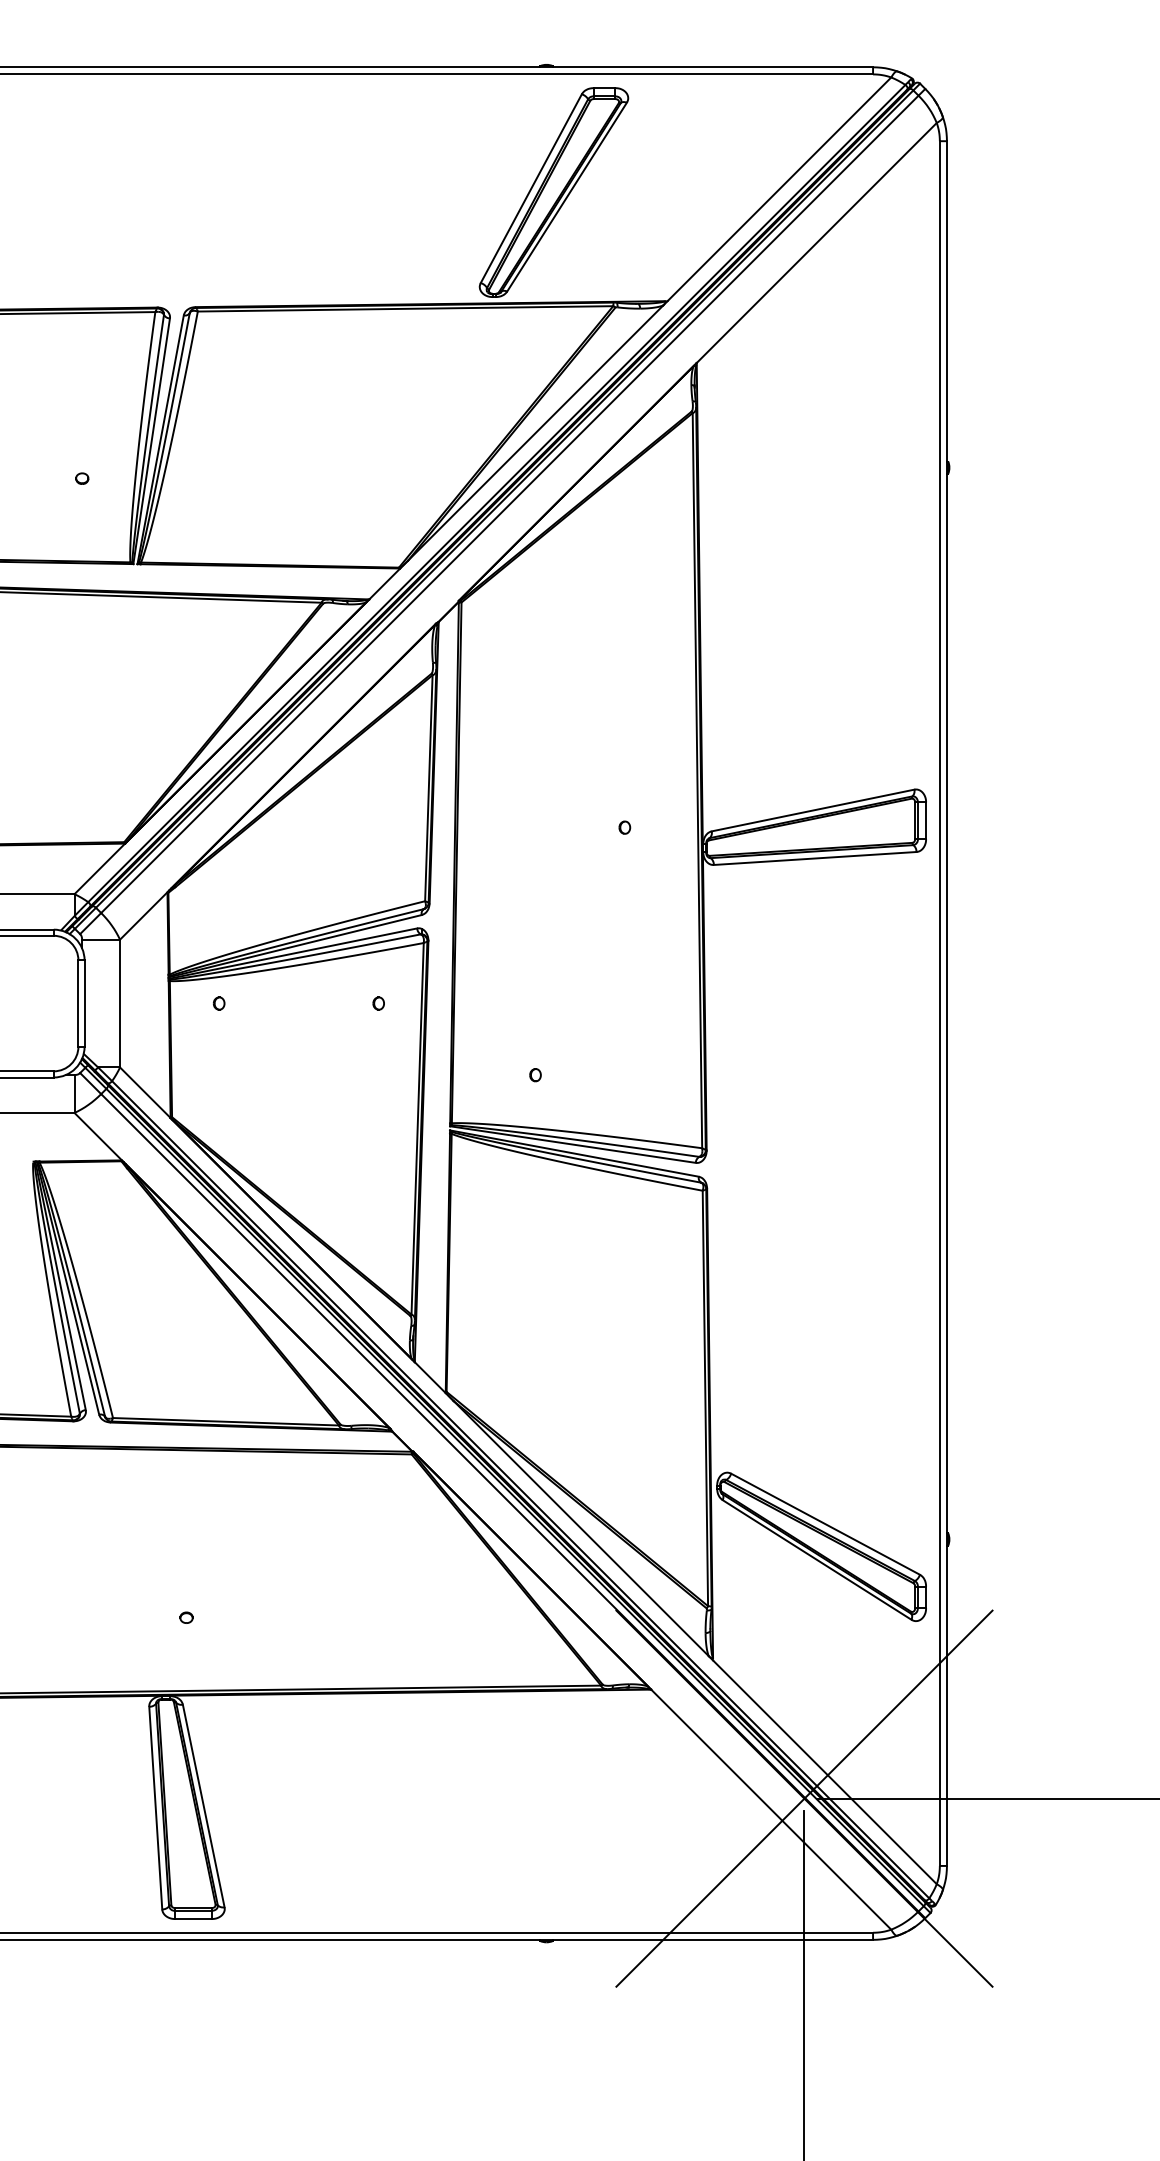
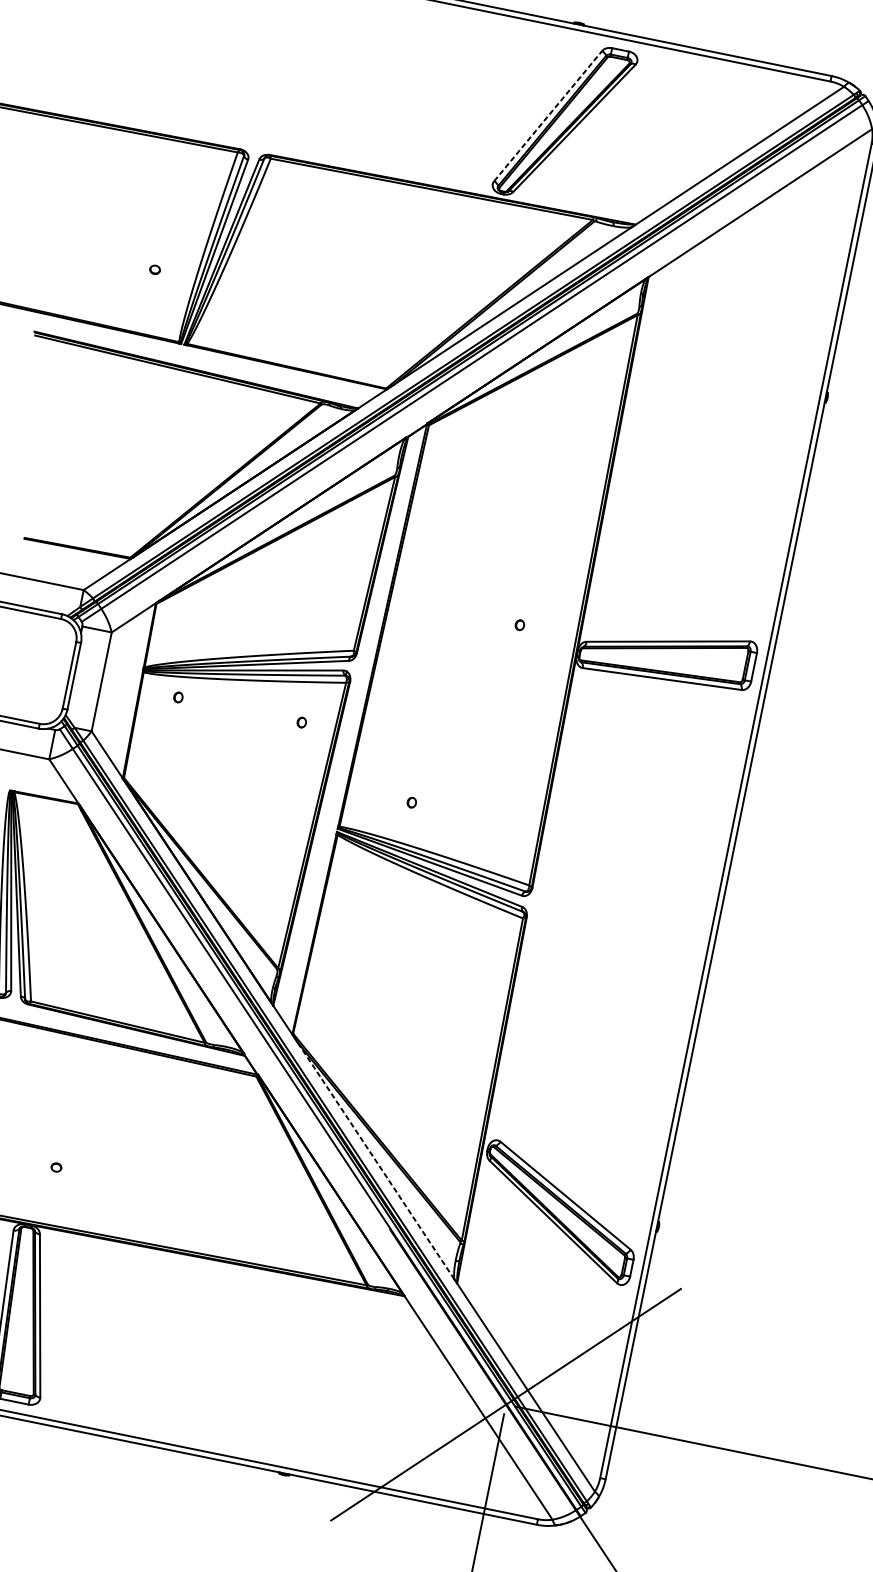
line: (531, 188) -> (548, 116), solid -> dashed
line: (580, 1528) -> (375, 1160), solid -> dashed

